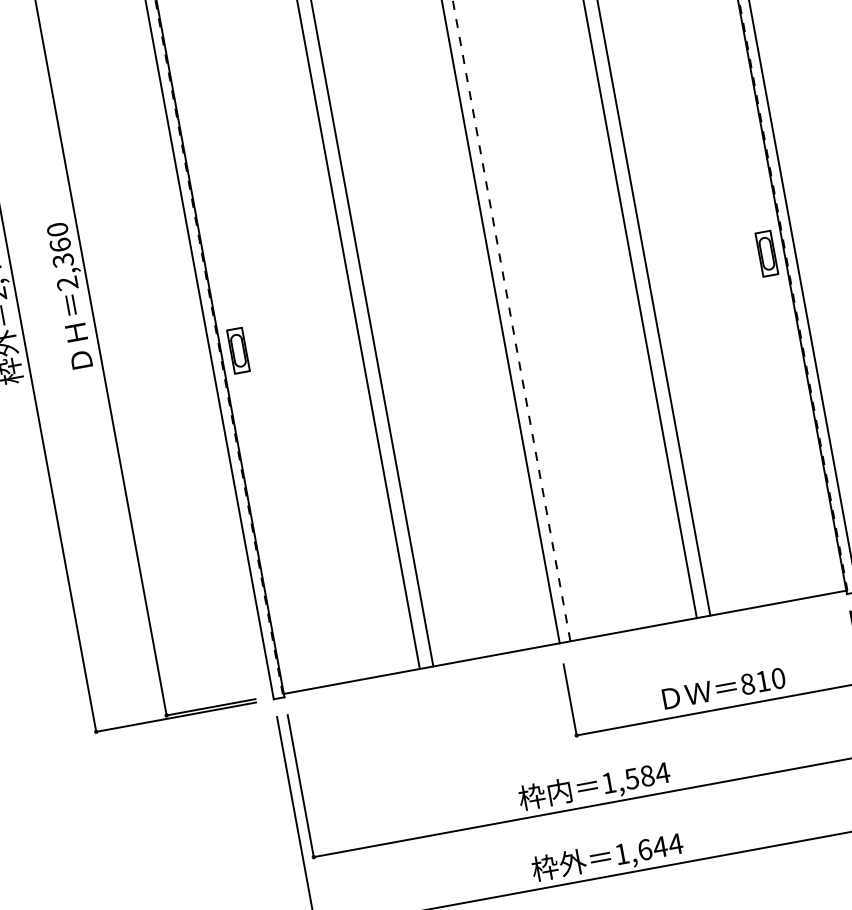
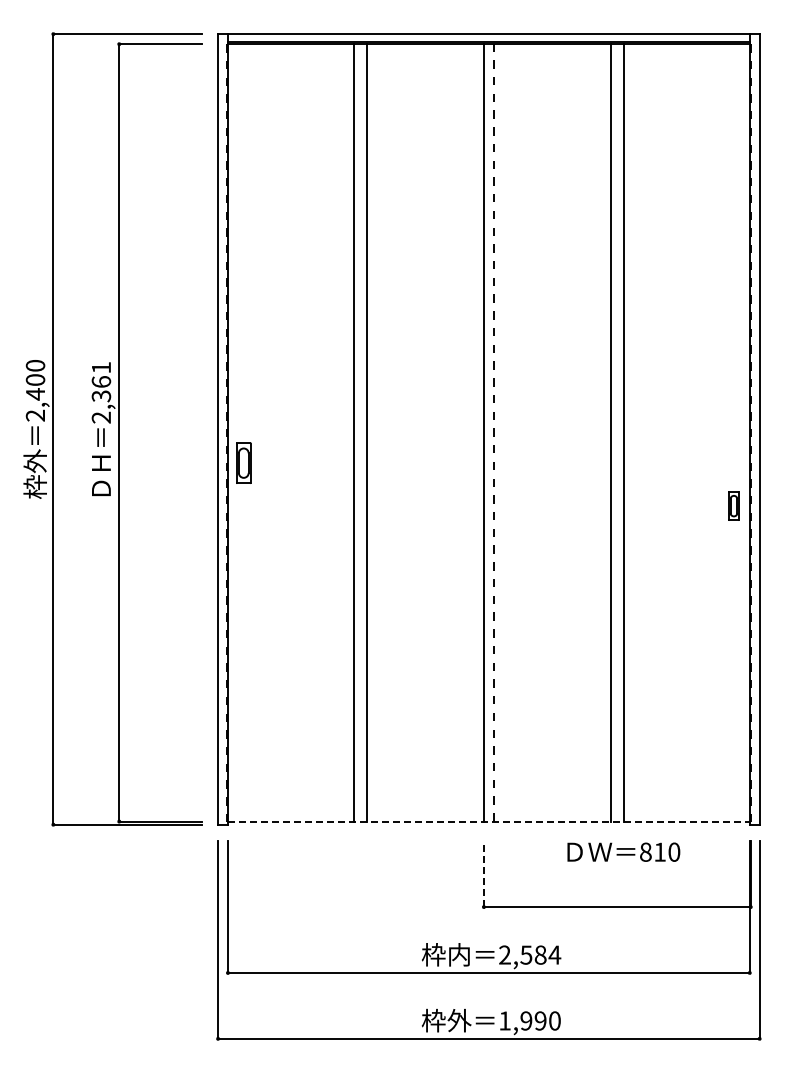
text: (57, 229) -> (101, 367), 2,360 -> 2,361
part: (766, 253) -> (733, 505), size x0.7
part: (238, 350) -> (243, 462), moved
line: (564, 642) -> (488, 821), solid -> dashed
text: (723, 687) -> (623, 851), moved
line: (569, 700) -> (483, 874), solid -> dashed
text: (608, 782) -> (504, 954), 1,584 -> 2,584
text: (660, 846) -> (540, 1020), 1,644 -> 1,990

